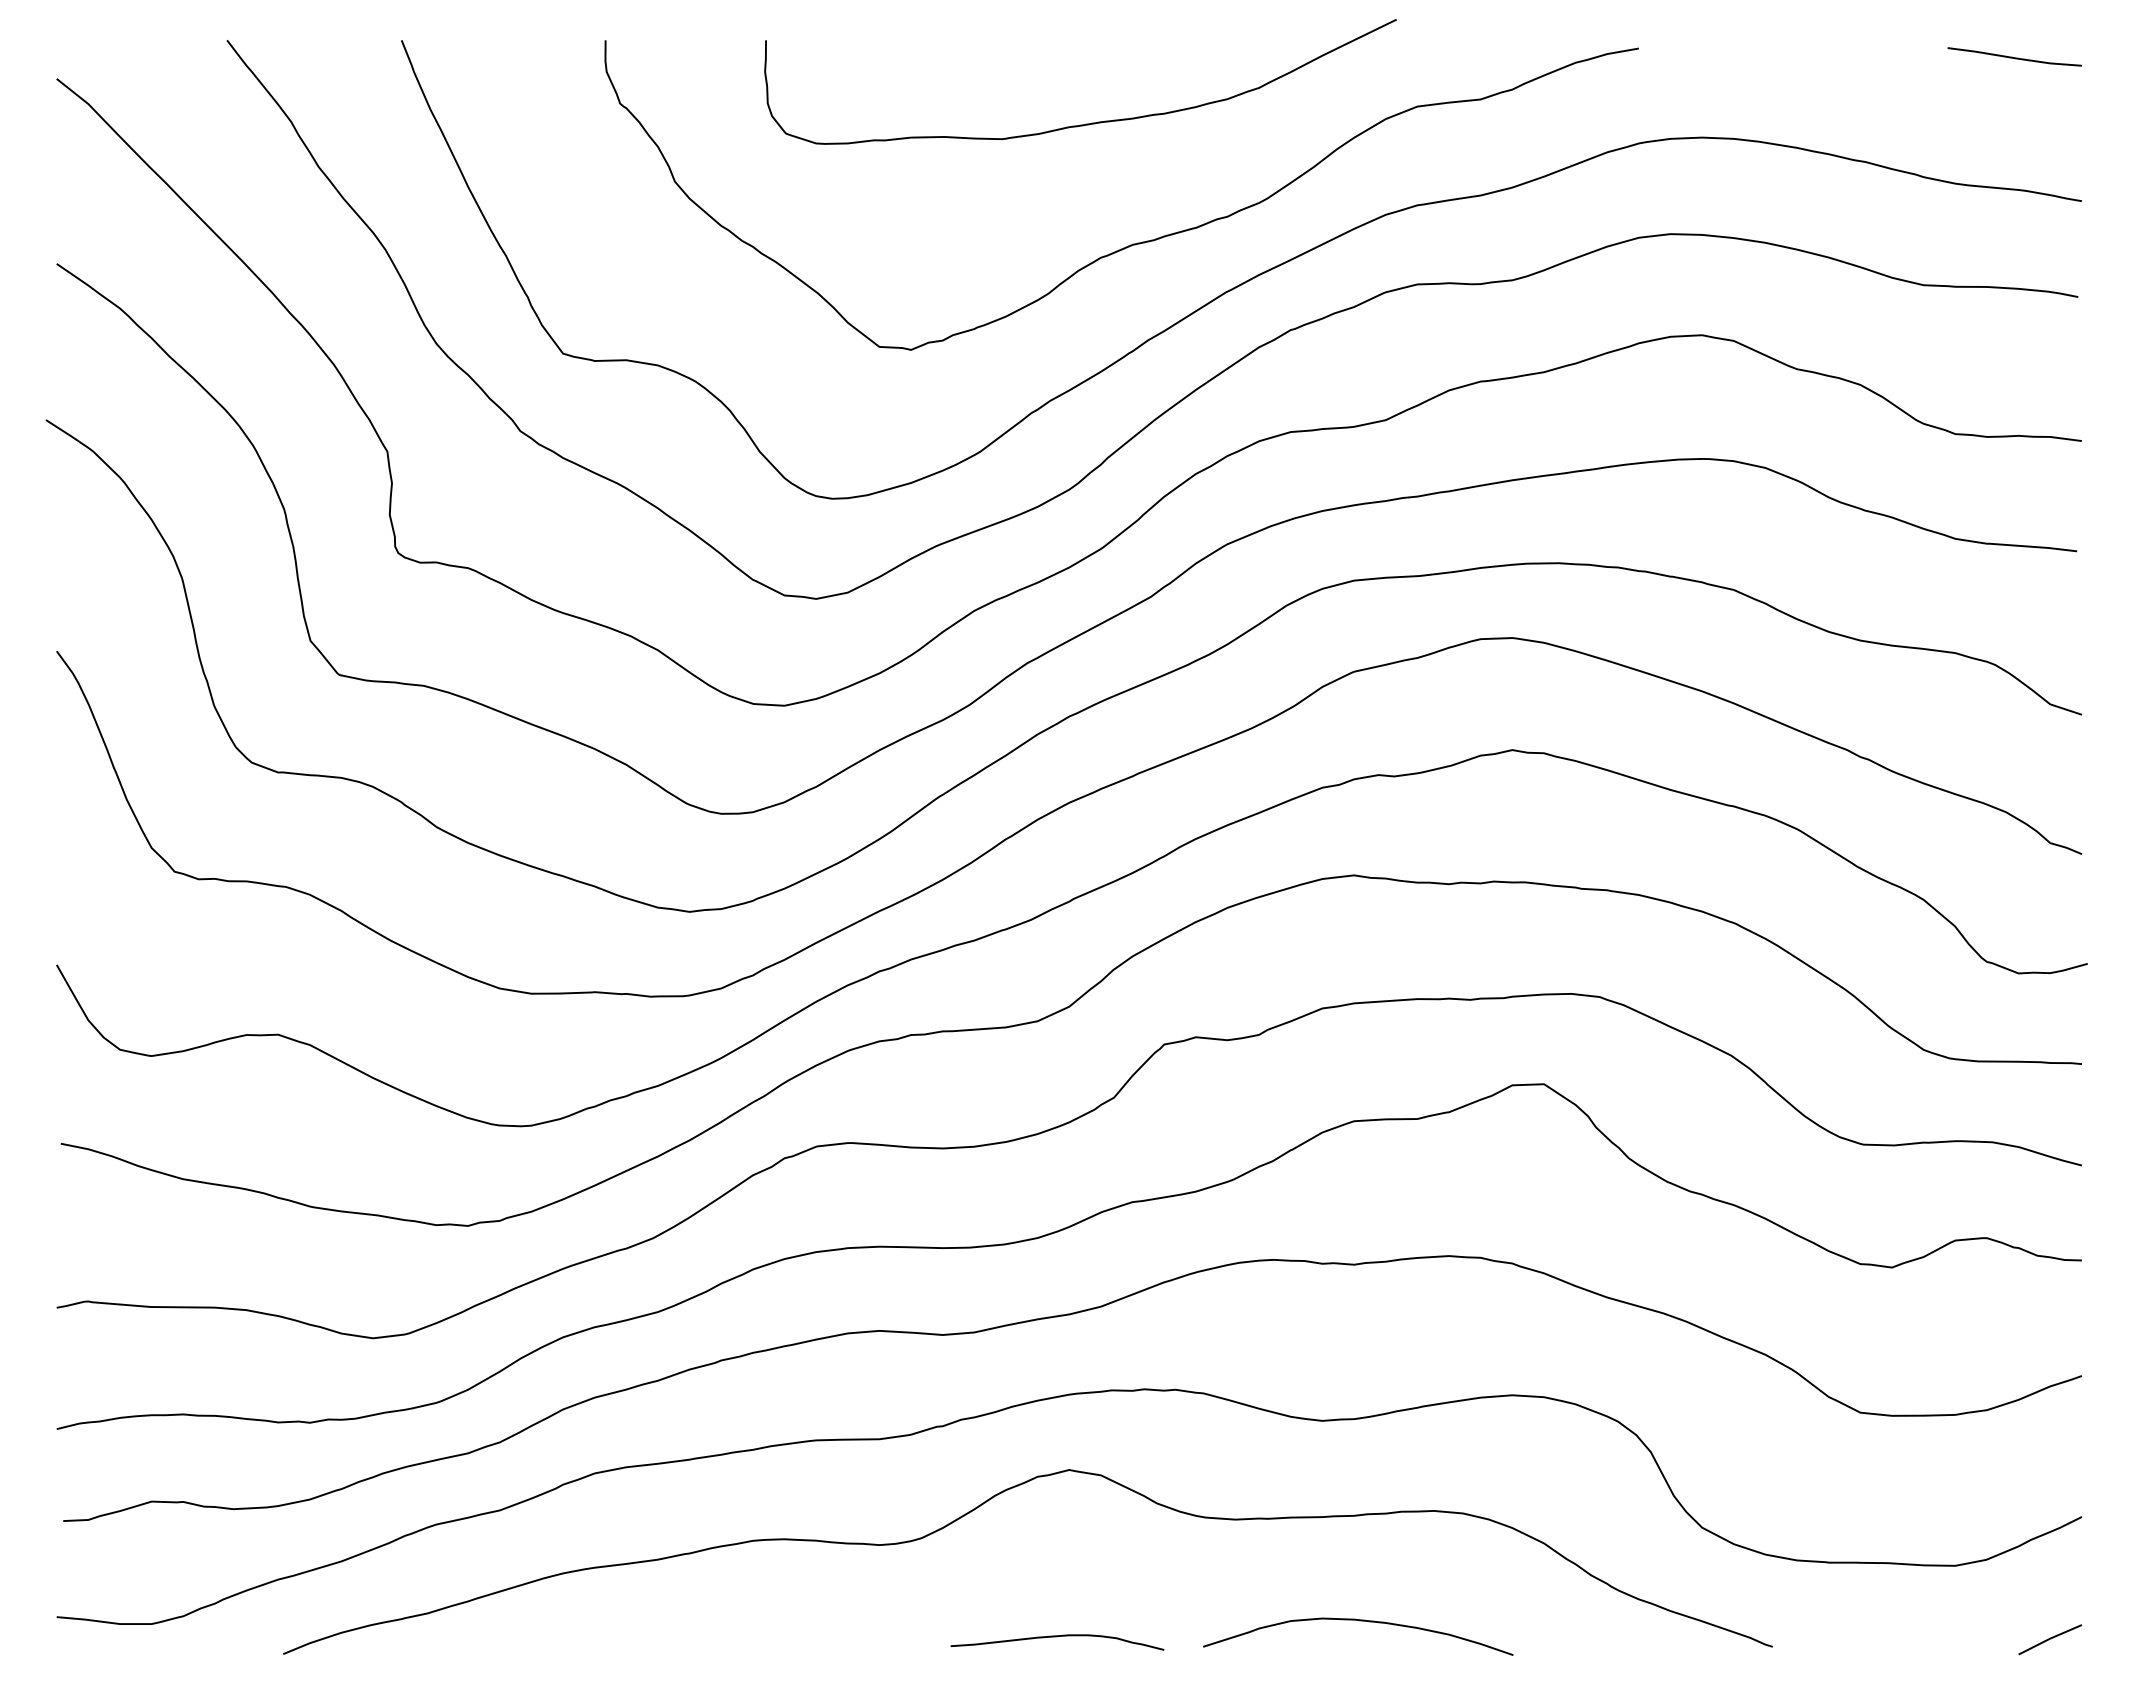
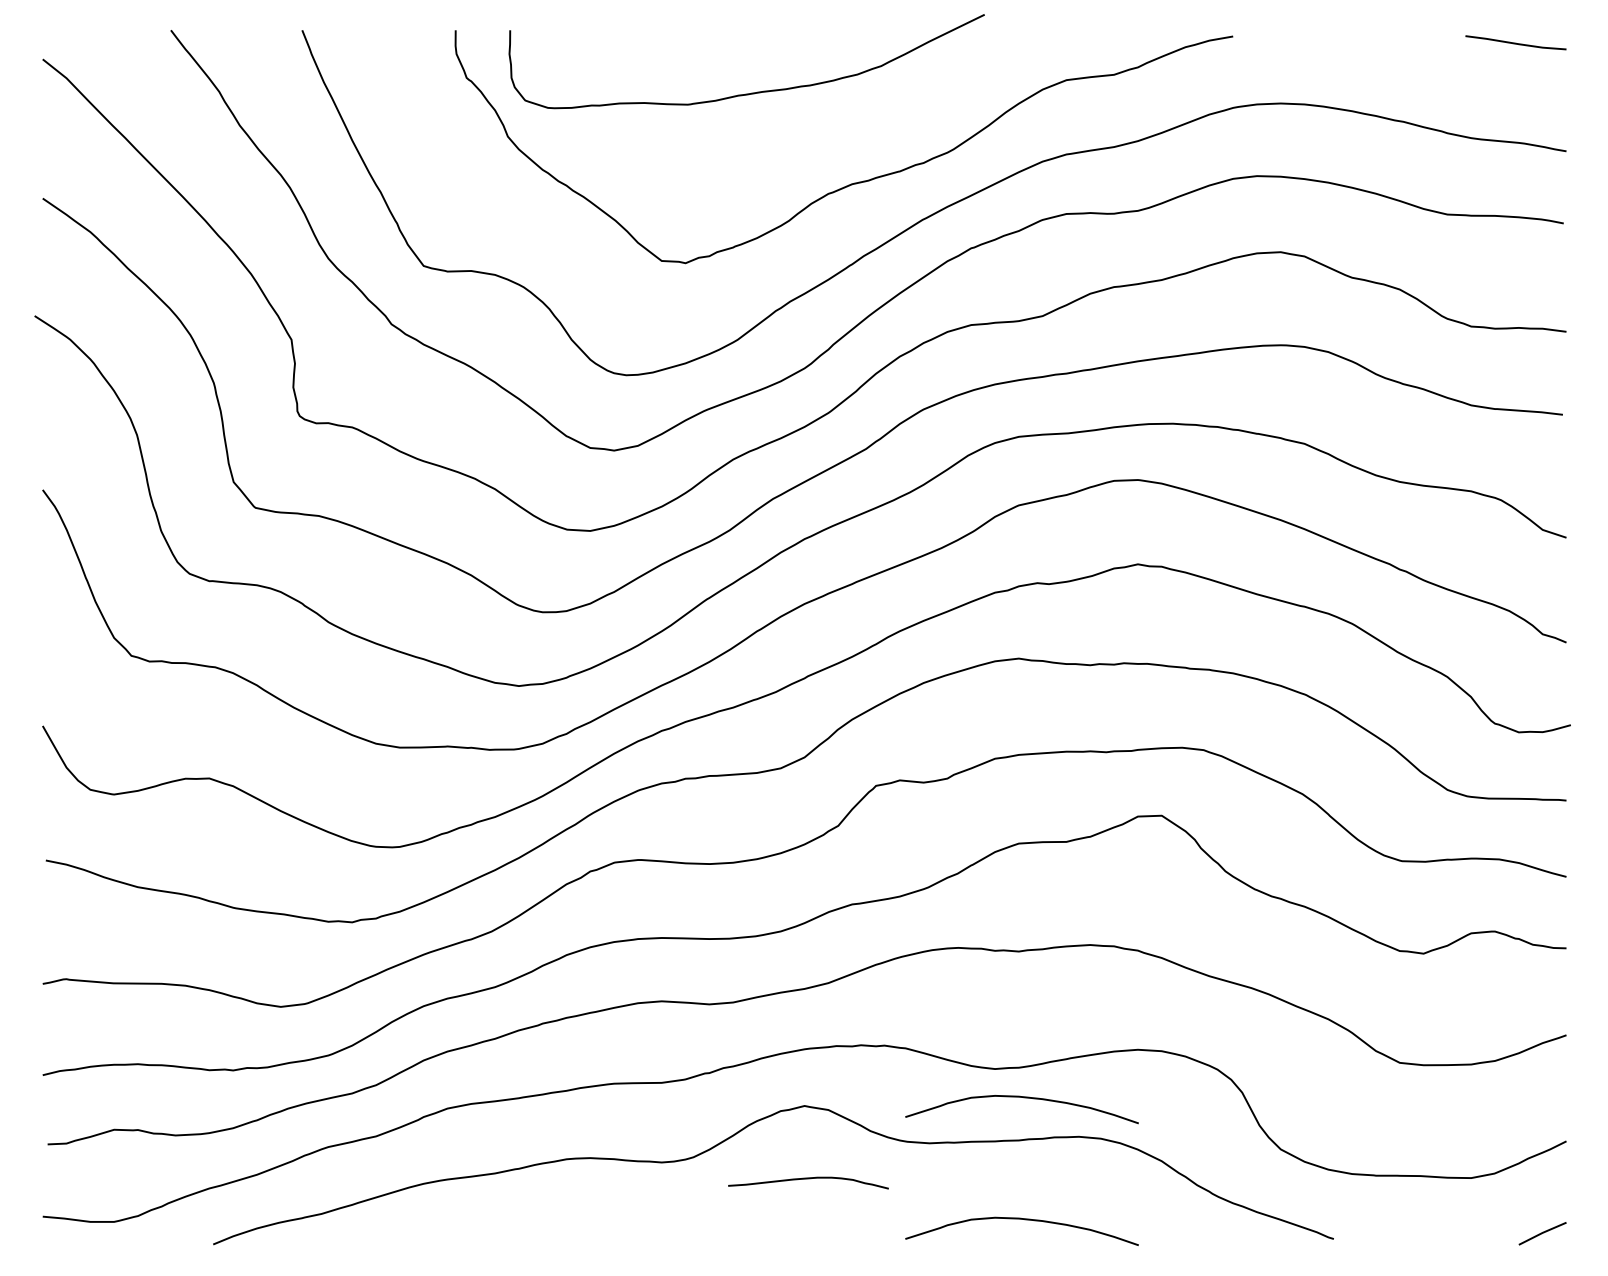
curve: (1086, 123) -> (751, 92), moved
curve: (1359, 1459) -> (1022, 1098), added
curve: (1057, 1637) -> (808, 1179), moved

